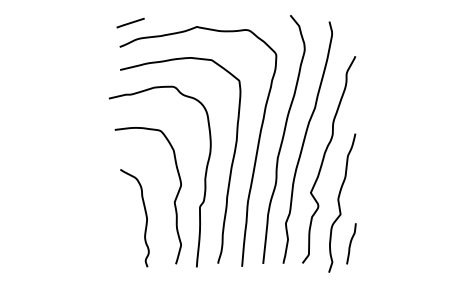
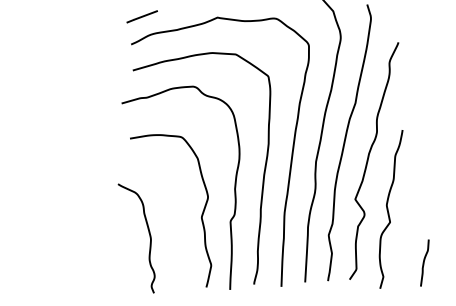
curve: (145, 216) -> (148, 235), moved
curve: (351, 243) -> (424, 262), moved

